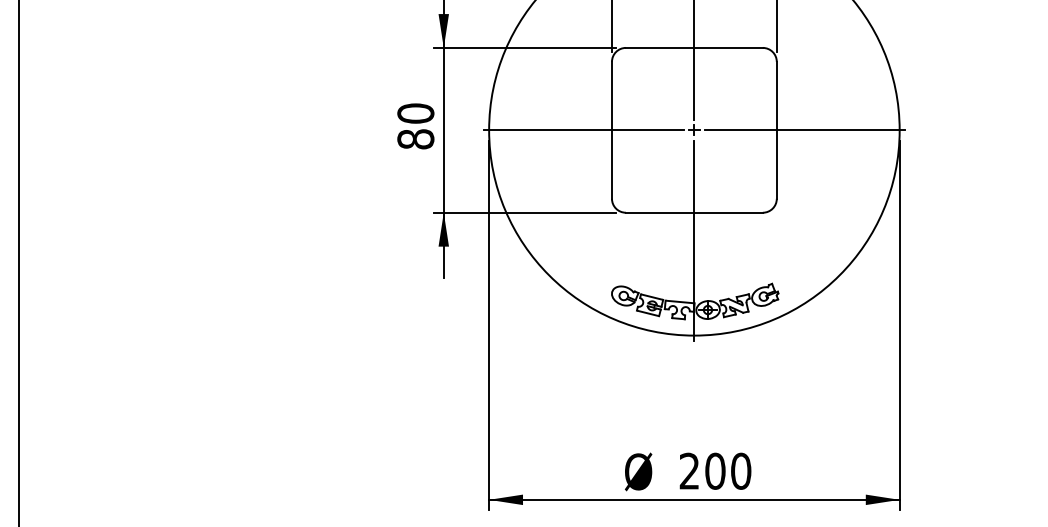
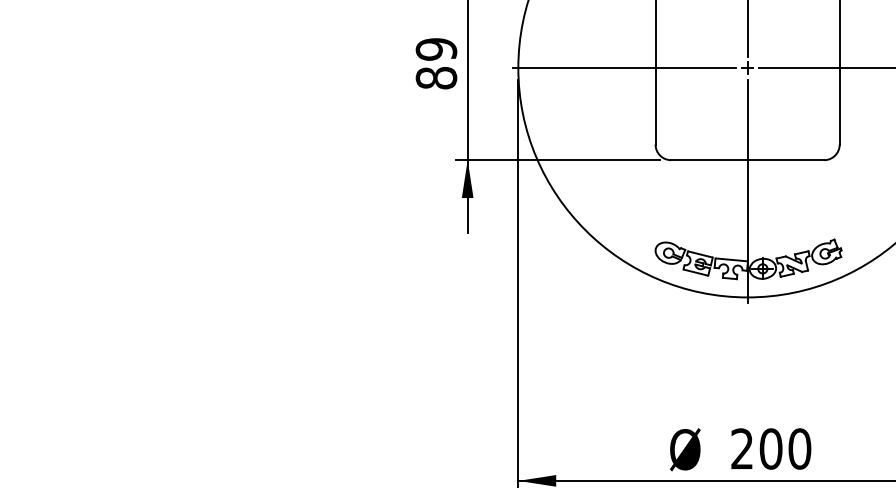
text: (415, 113) -> (436, 49), 80 -> 89

